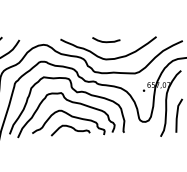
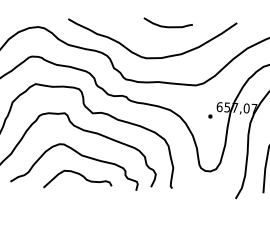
curve: (106, 41) -> (168, 26), moved

